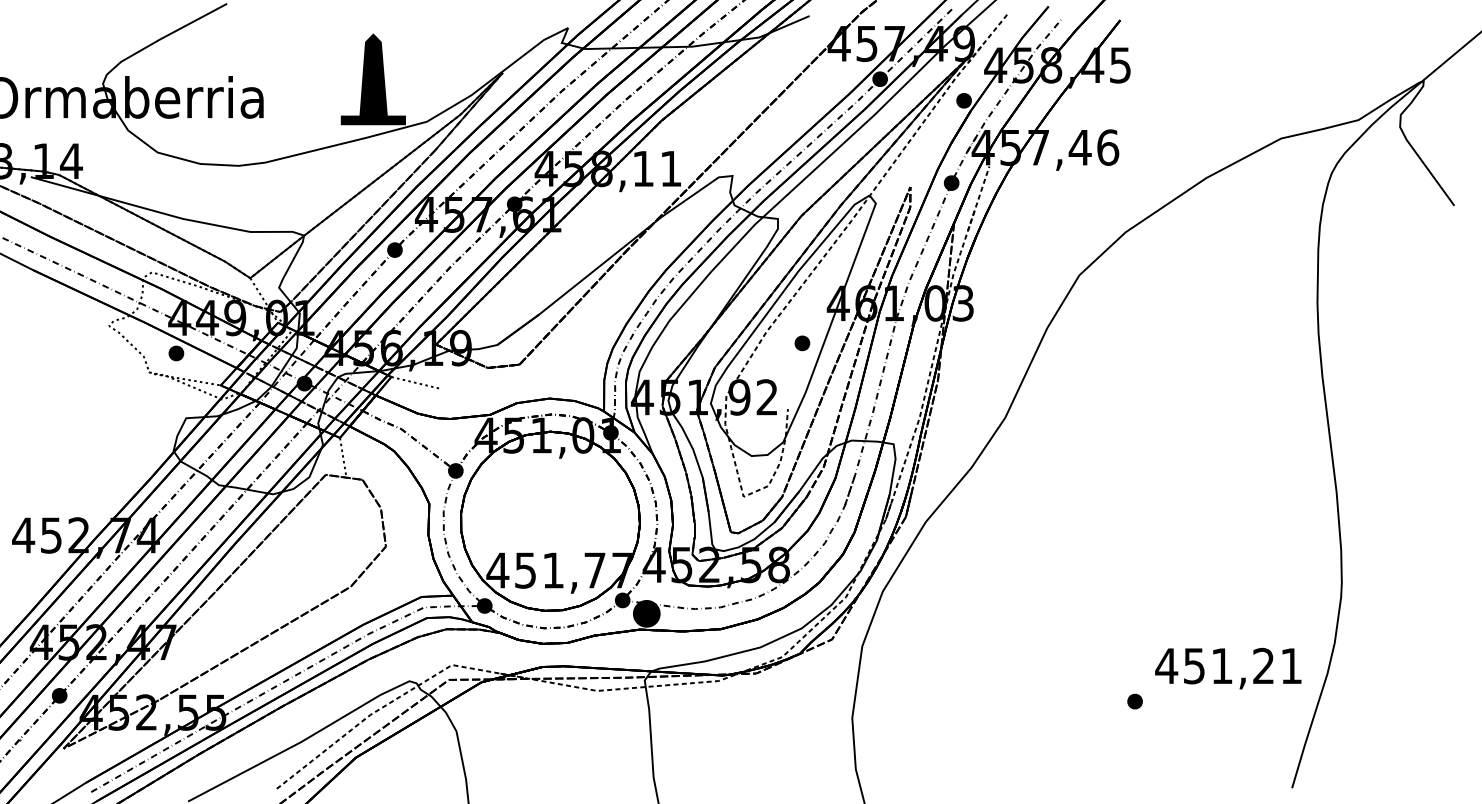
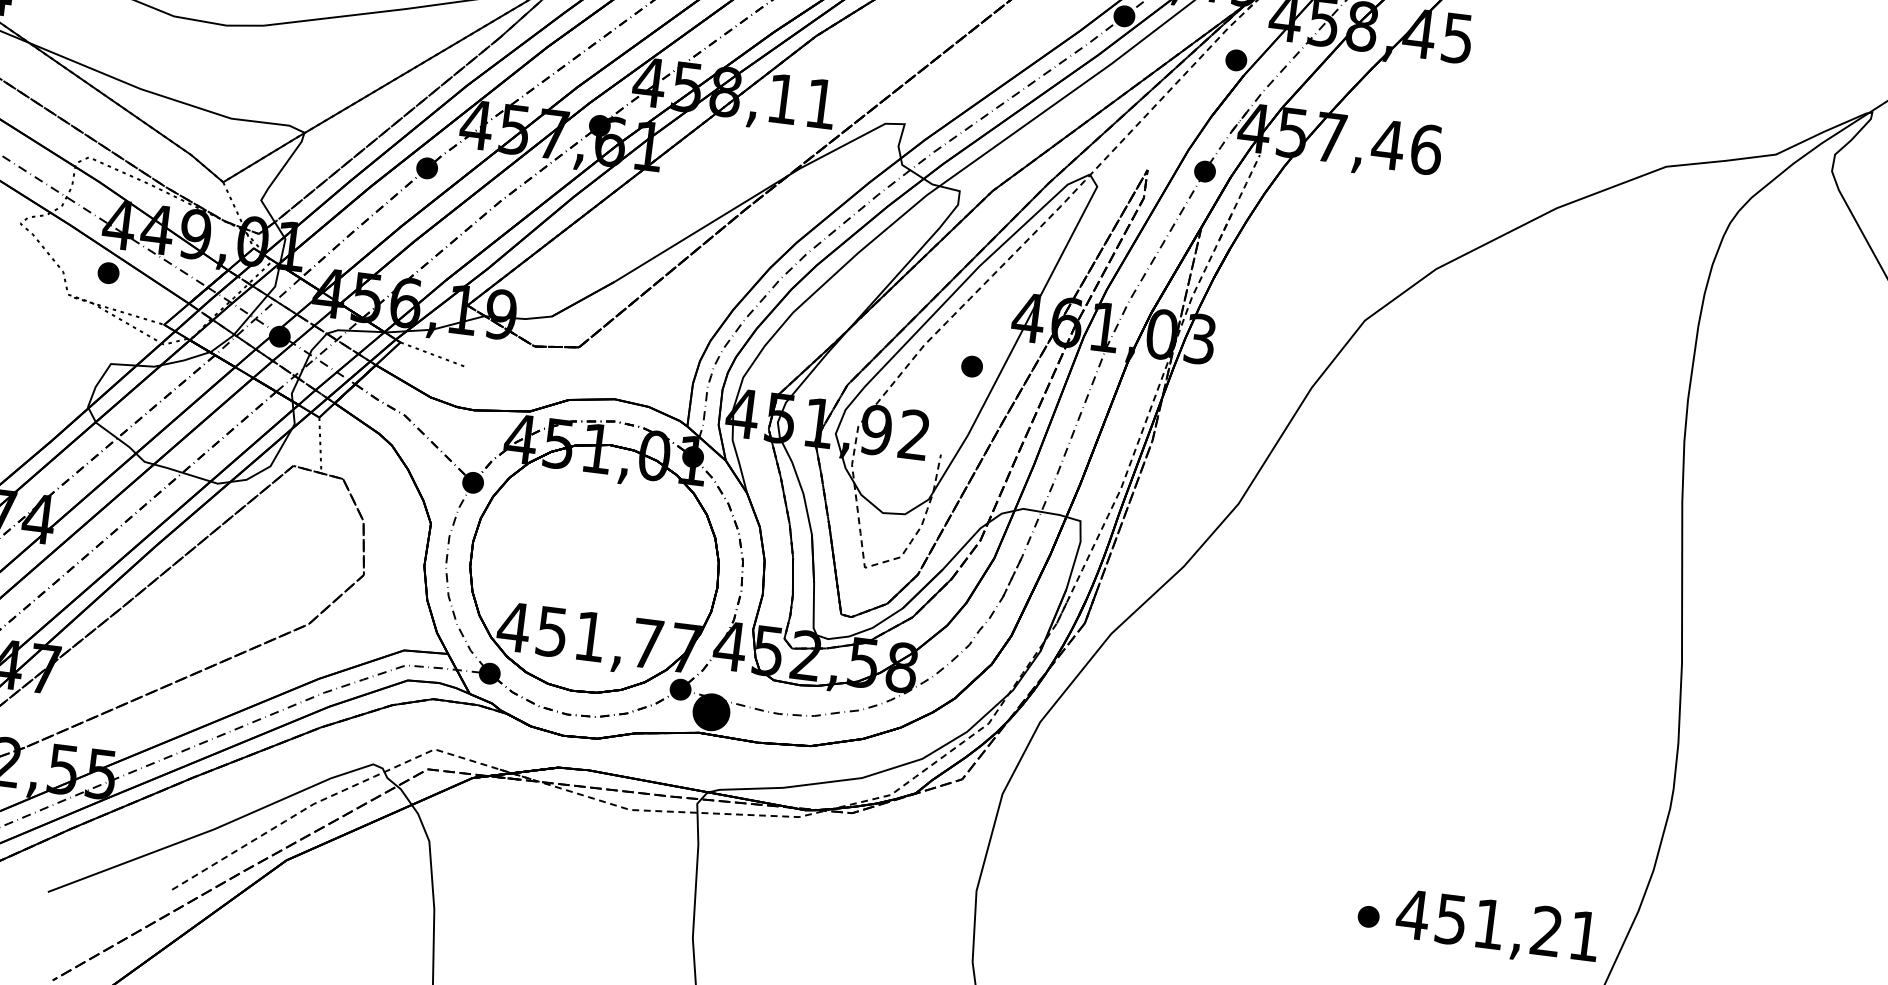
text: (1228, 668) -> (1497, 928), moved

